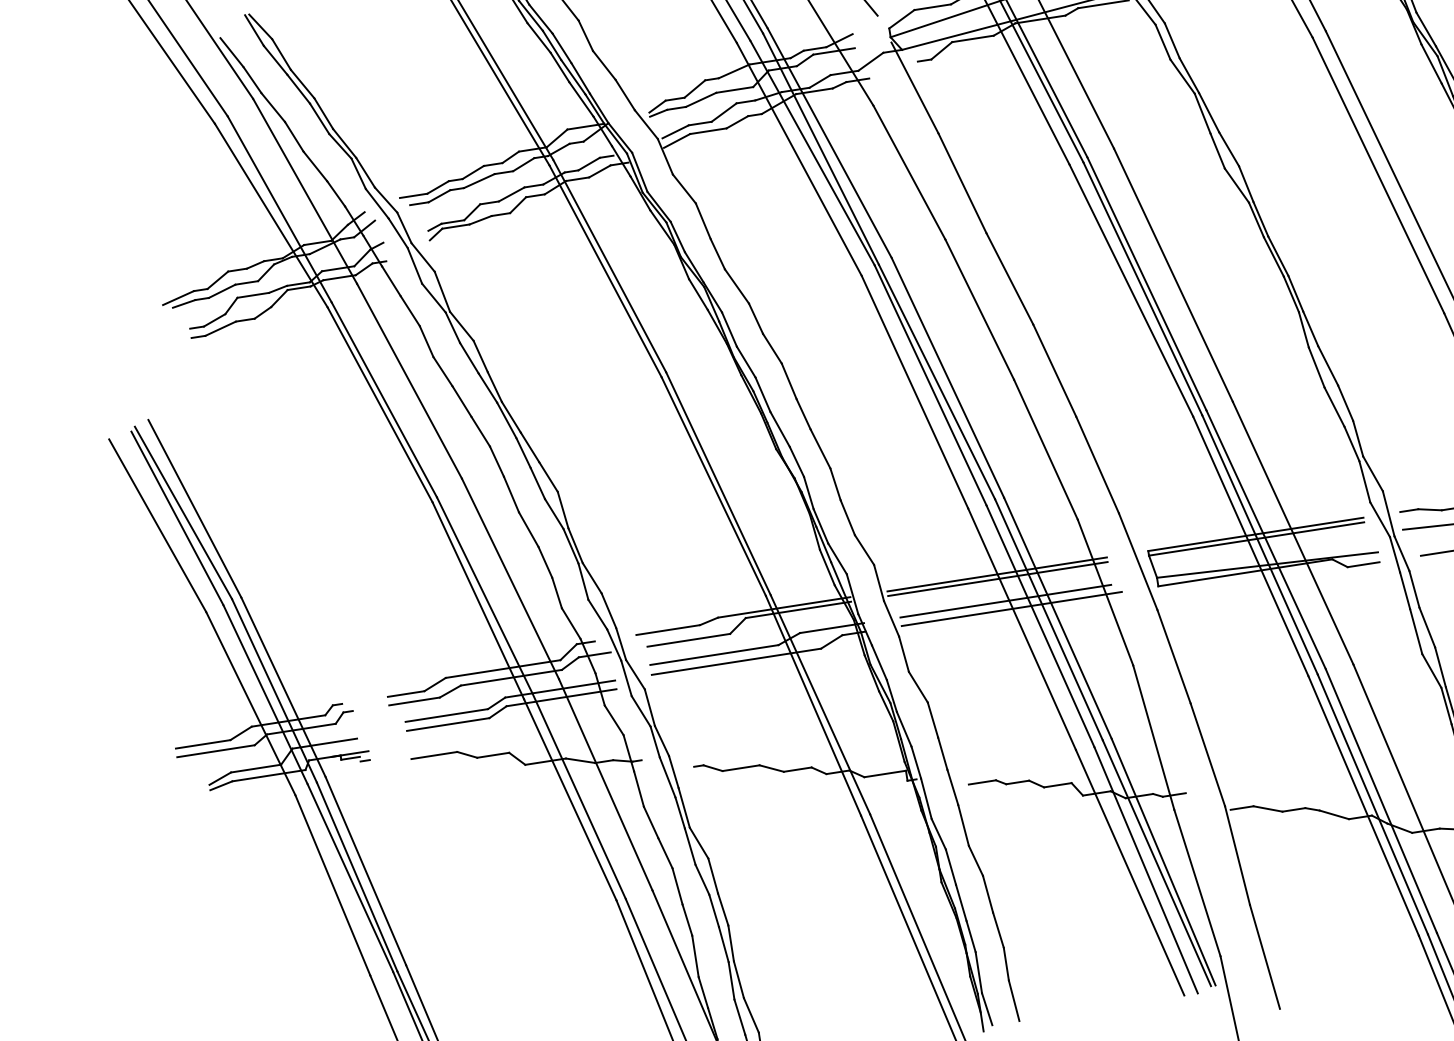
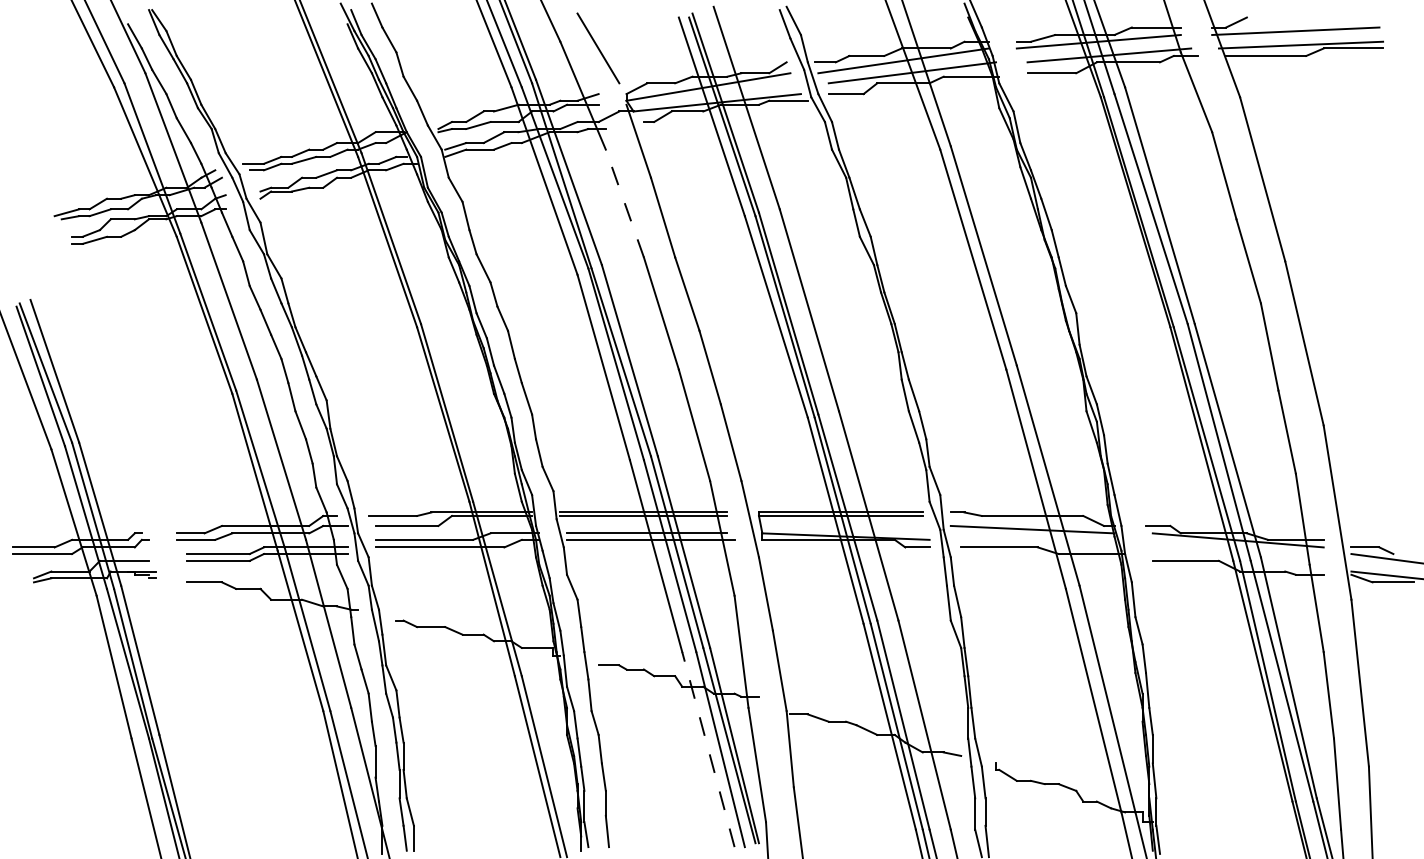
line: (908, 172) -> (624, 203), solid -> dashed
line: (1130, 872) -> (708, 749), solid -> dashed

